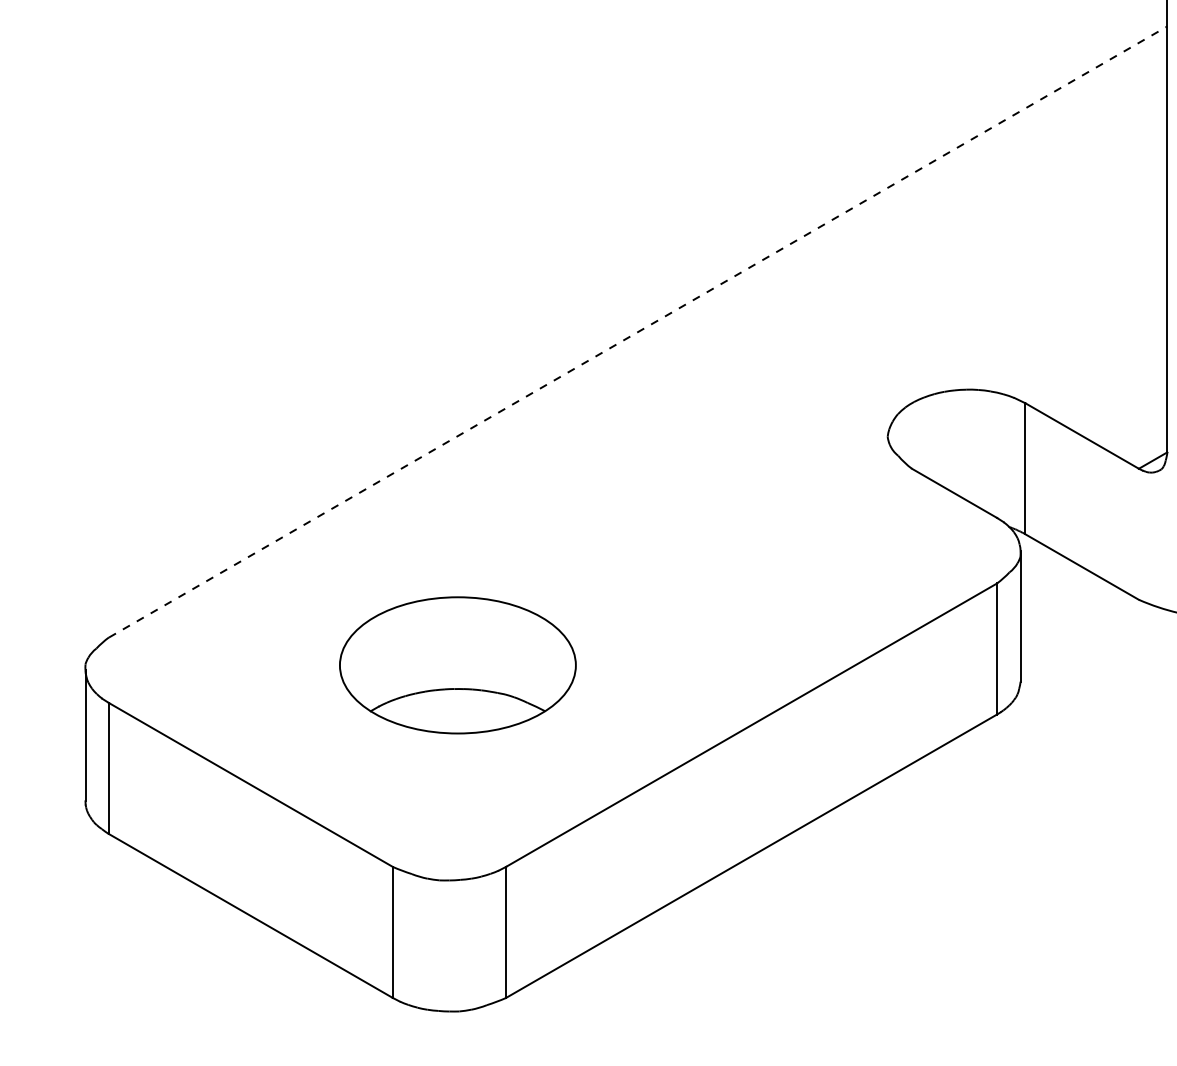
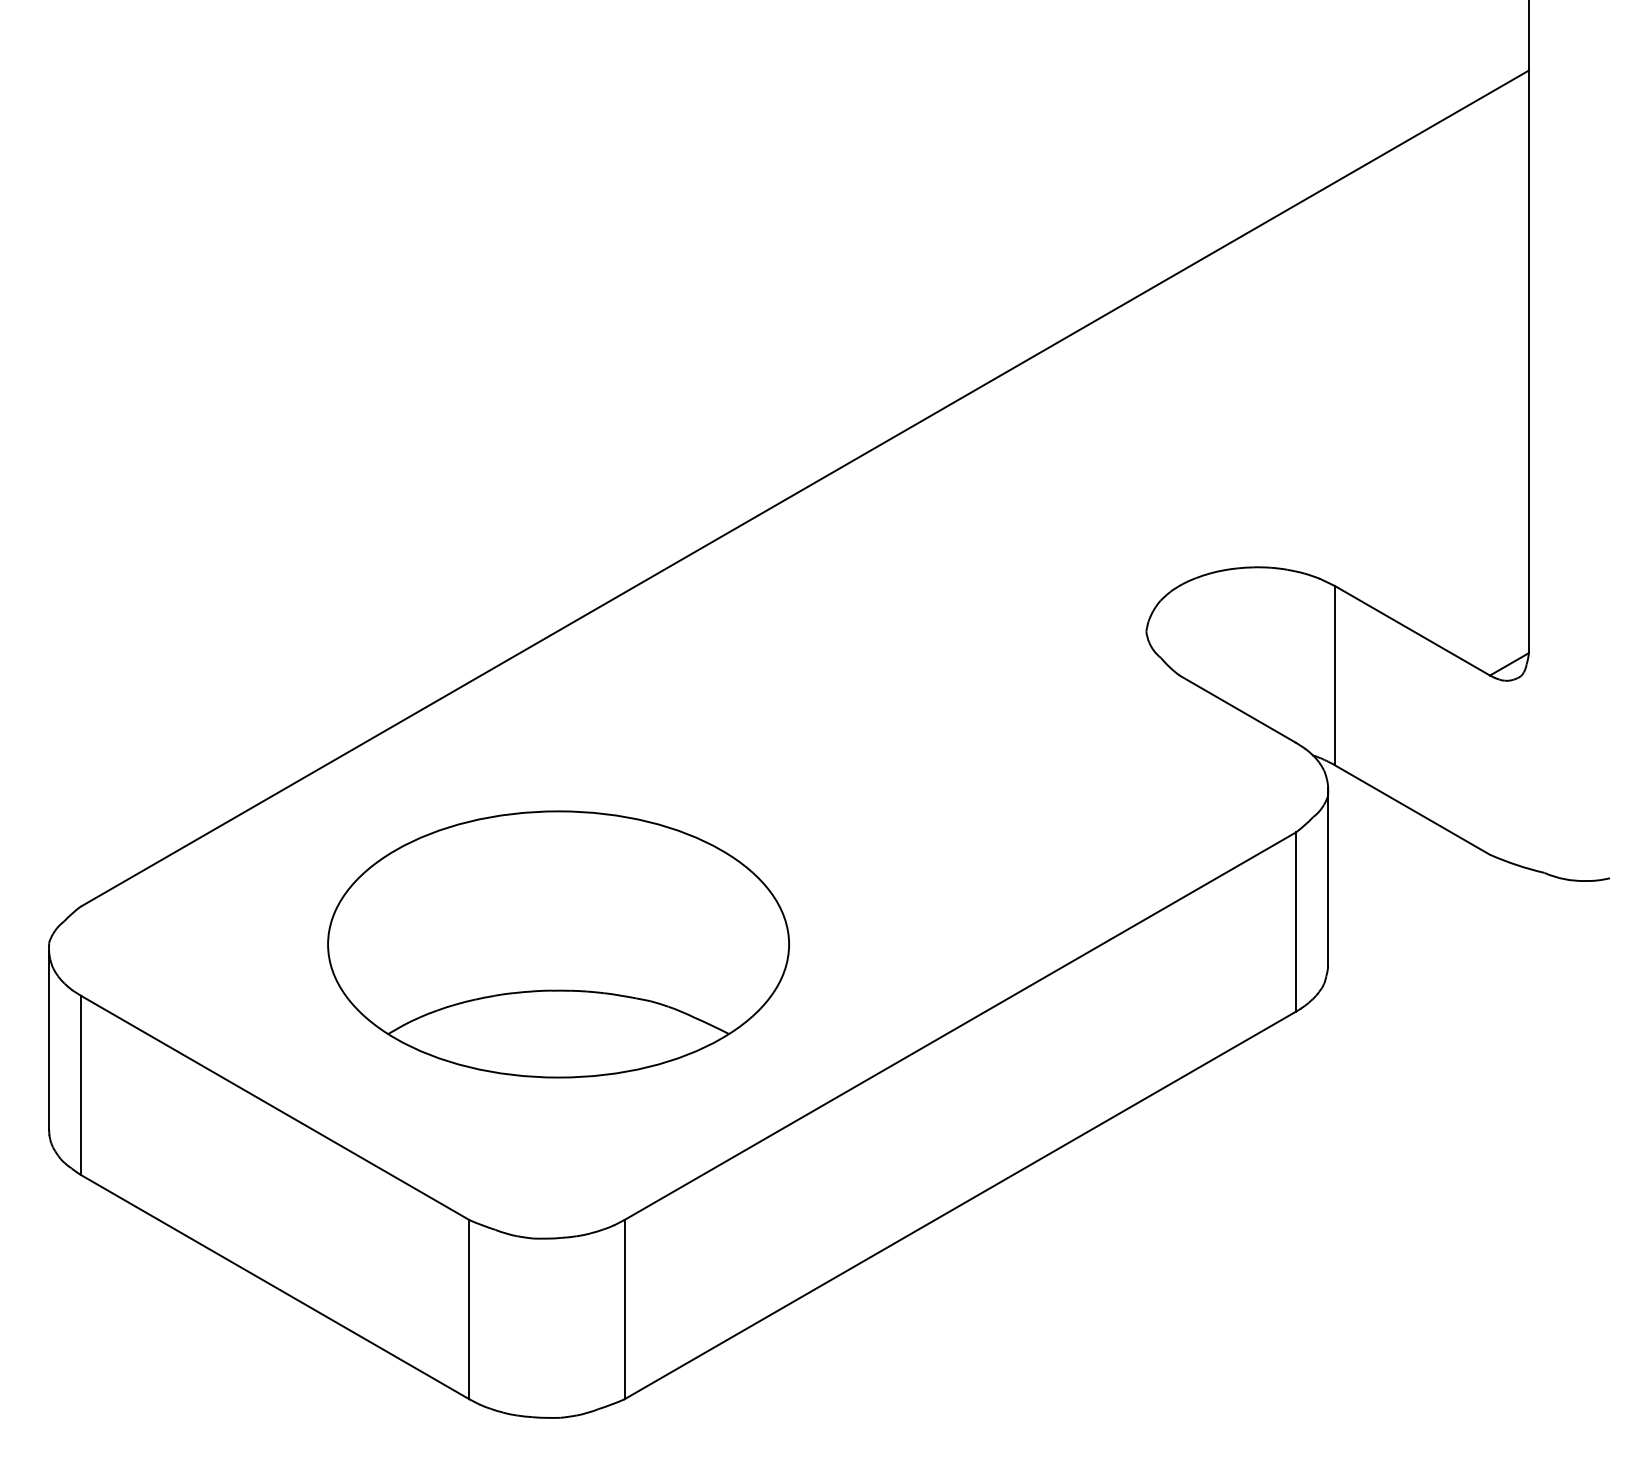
line: (638, 332) -> (805, 488), dashed -> solid
part: (457, 665) -> (558, 944), size x1.43

